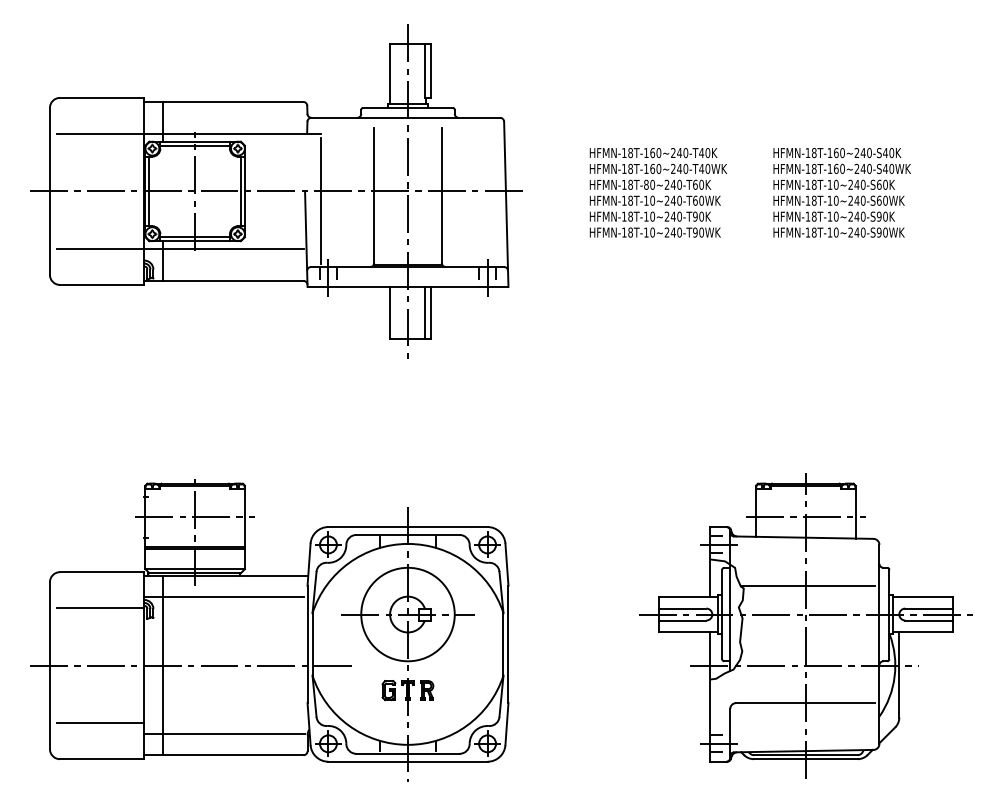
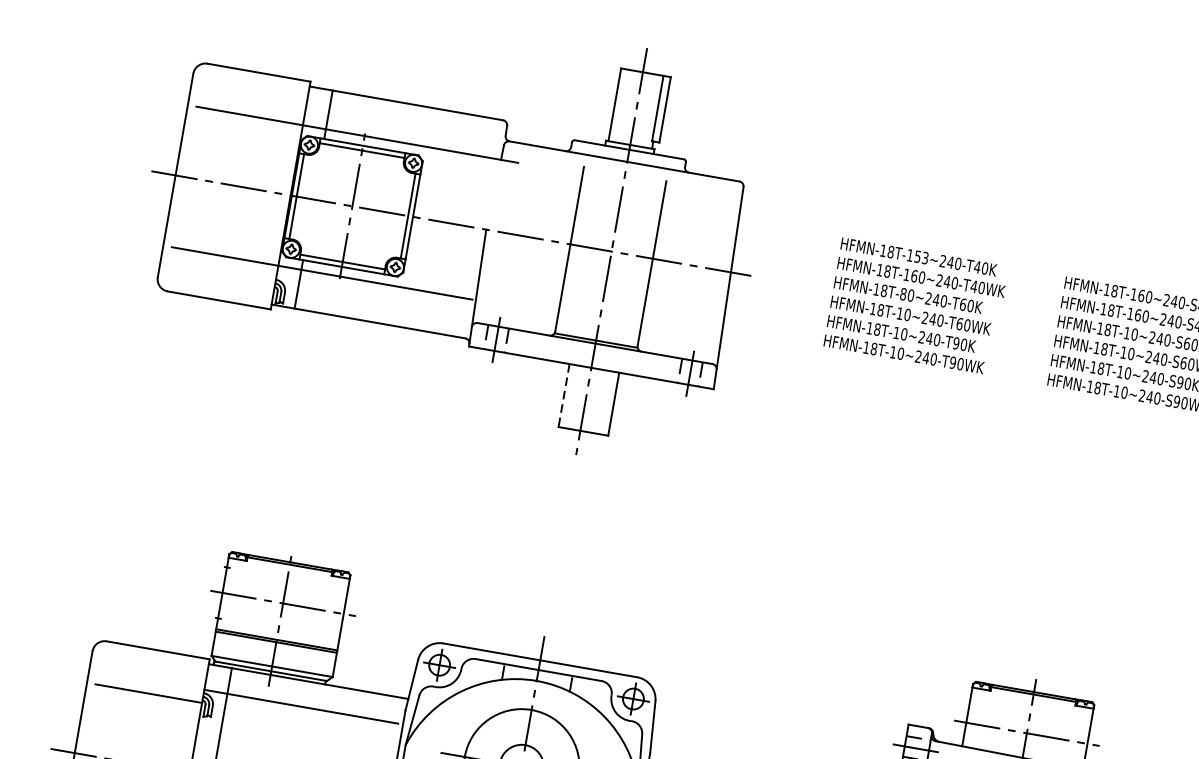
text: (655, 153) -> (921, 257), HFMN-18T-160~240-T40K -> HFMN-18T-153~240-T40K
line: (321, 200) -> (504, 244), removed
line: (390, 312) -> (564, 395), solid -> dashed
line: (424, 312) -> (606, 402), removed

